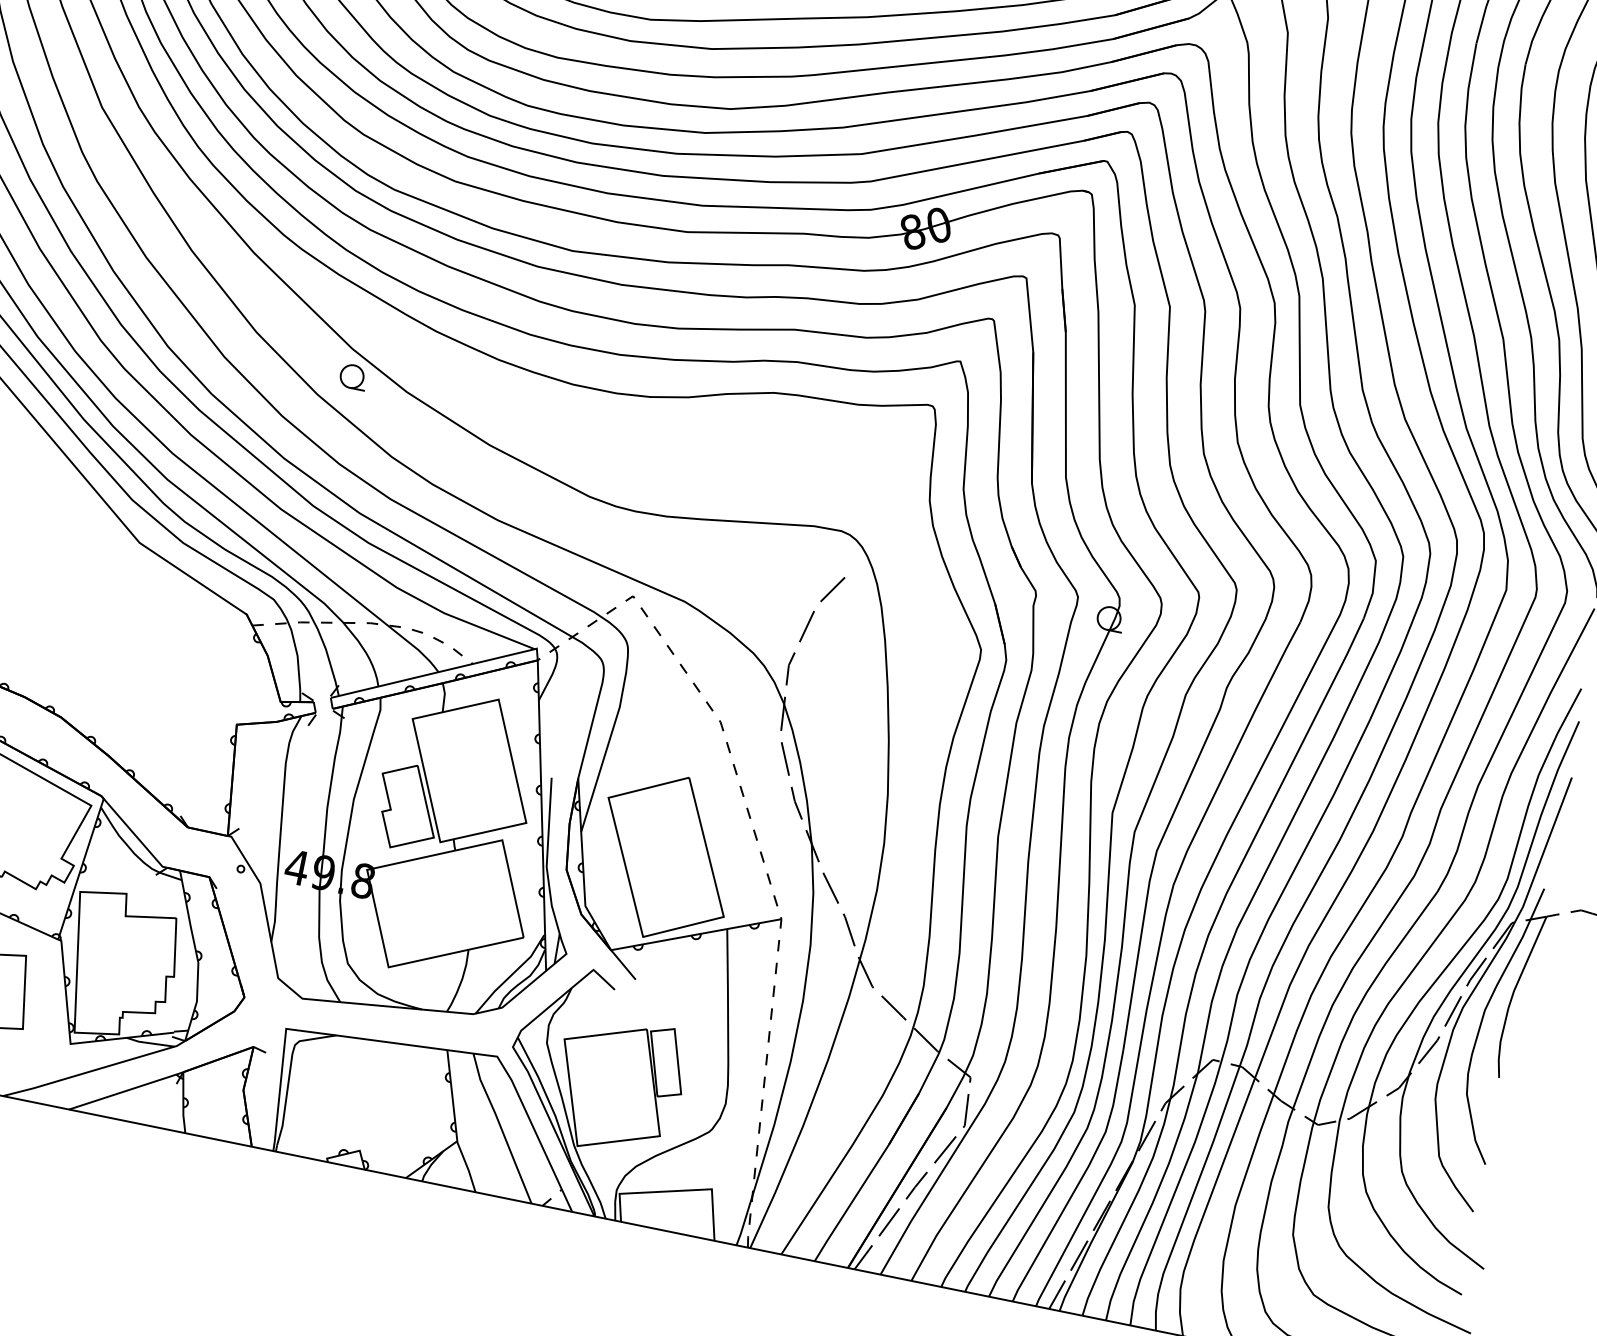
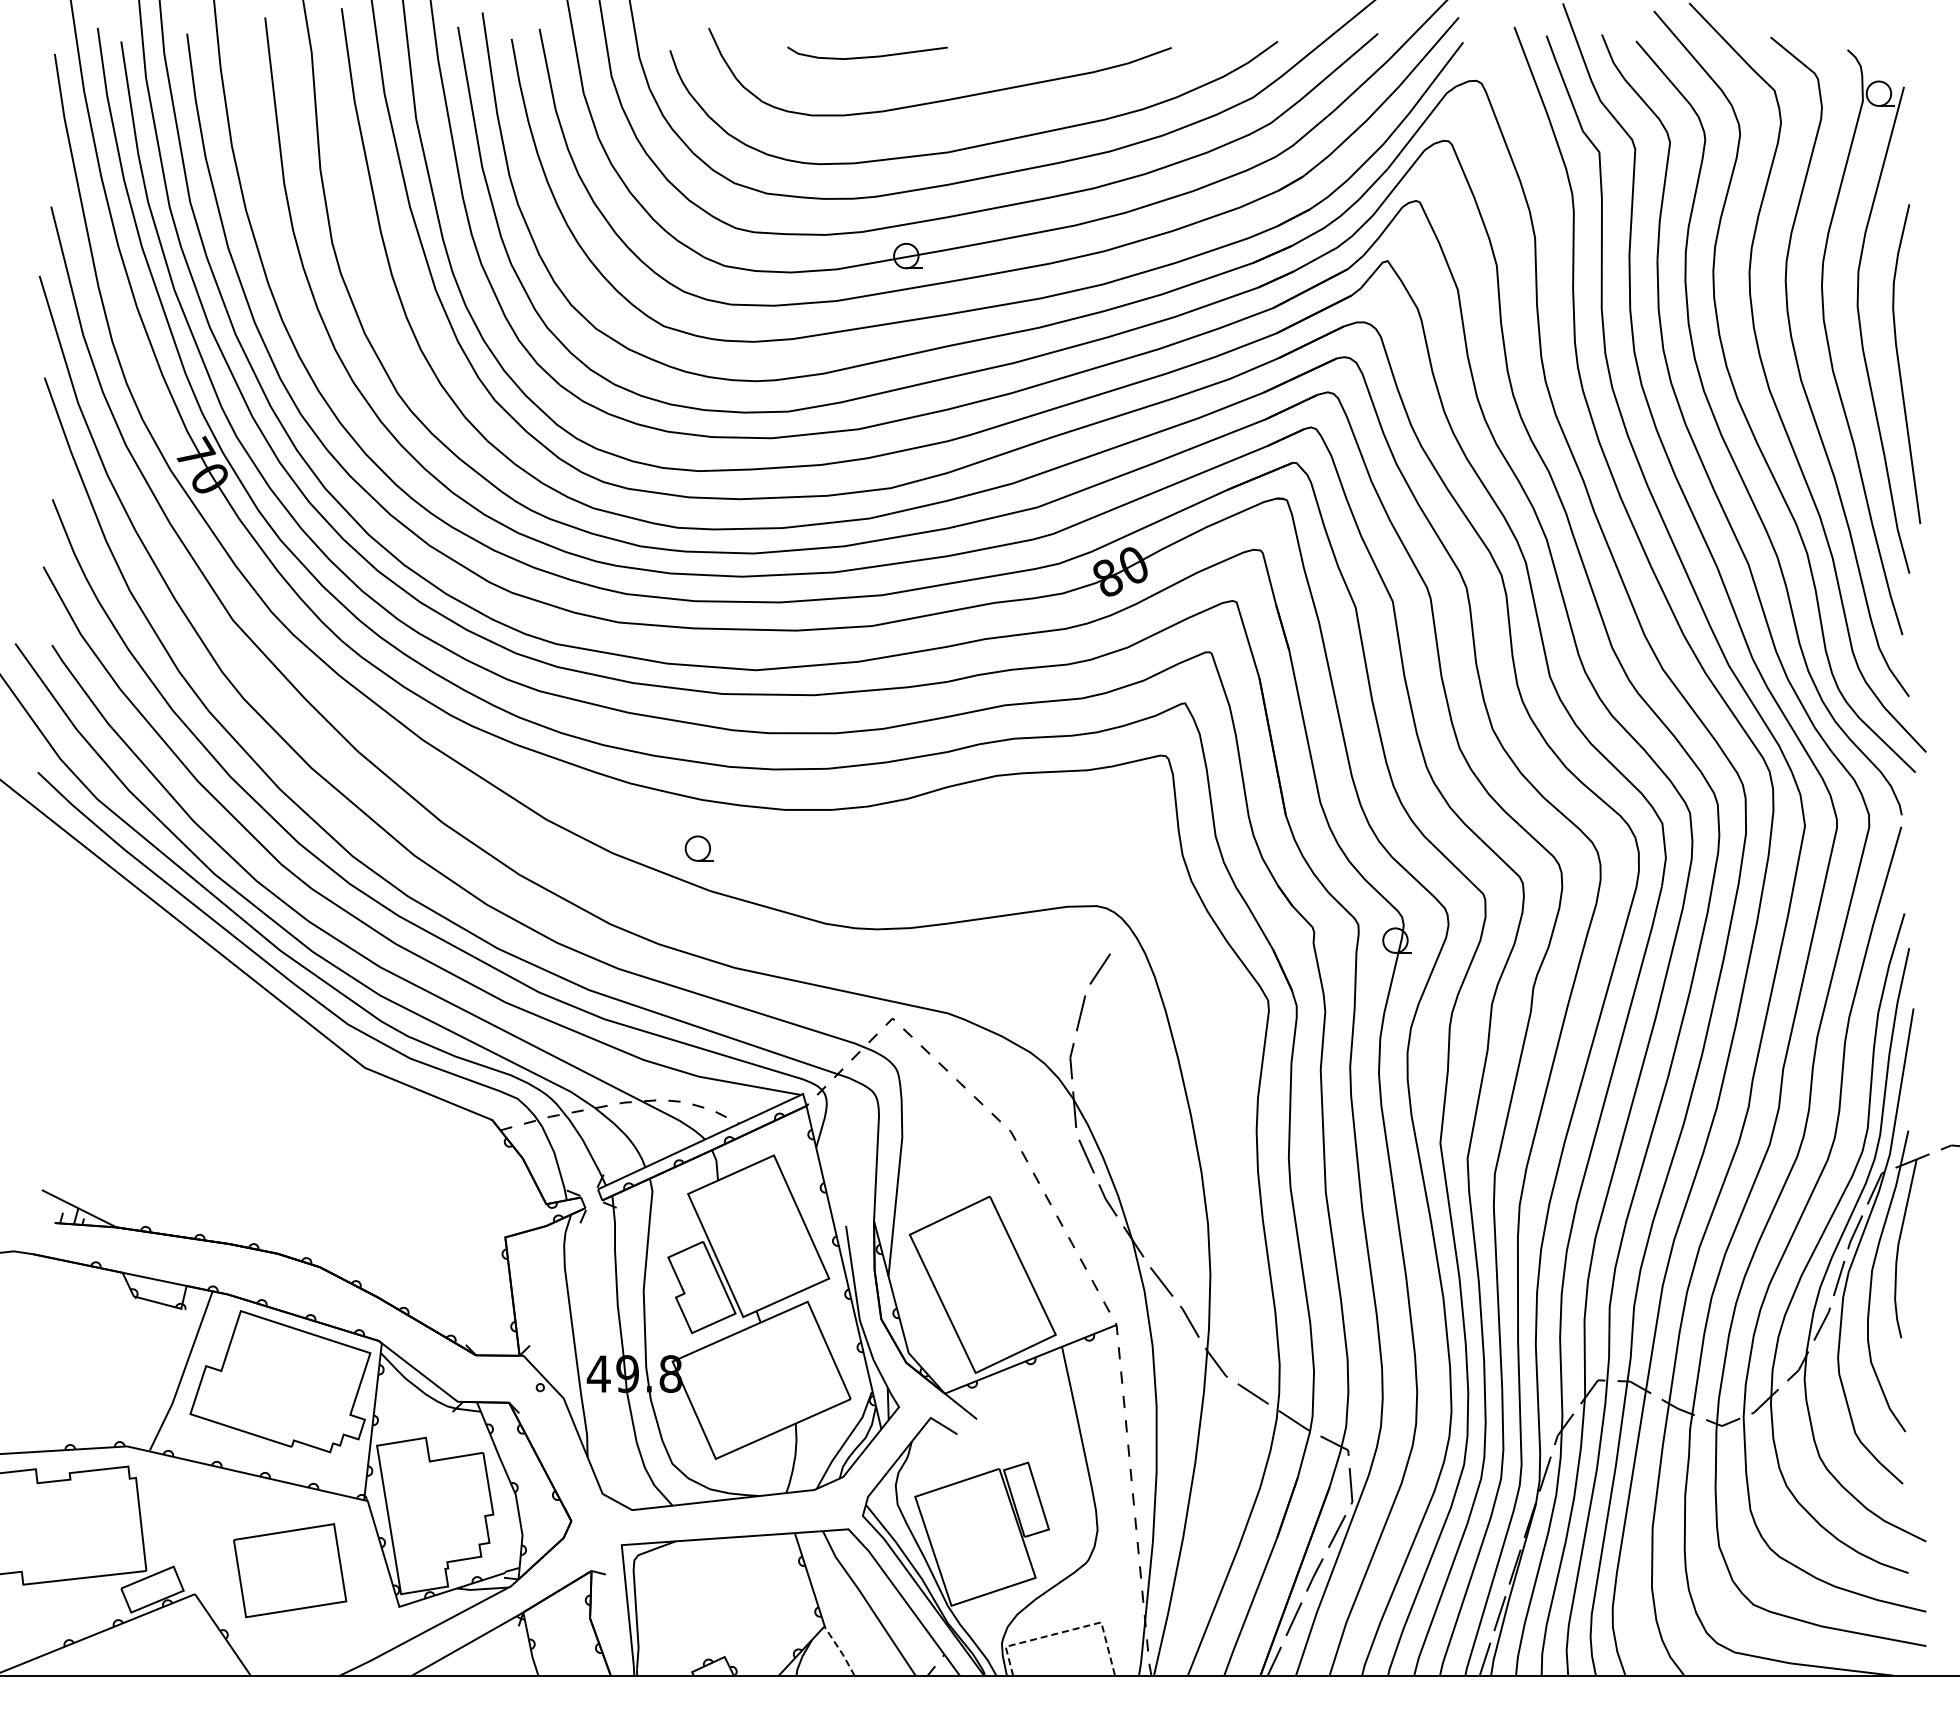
part: (352, 376) -> (698, 848), moved
line: (467, 1167) -> (840, 1651), solid -> dashed
line: (678, 1191) -> (1066, 1631), solid -> dashed

